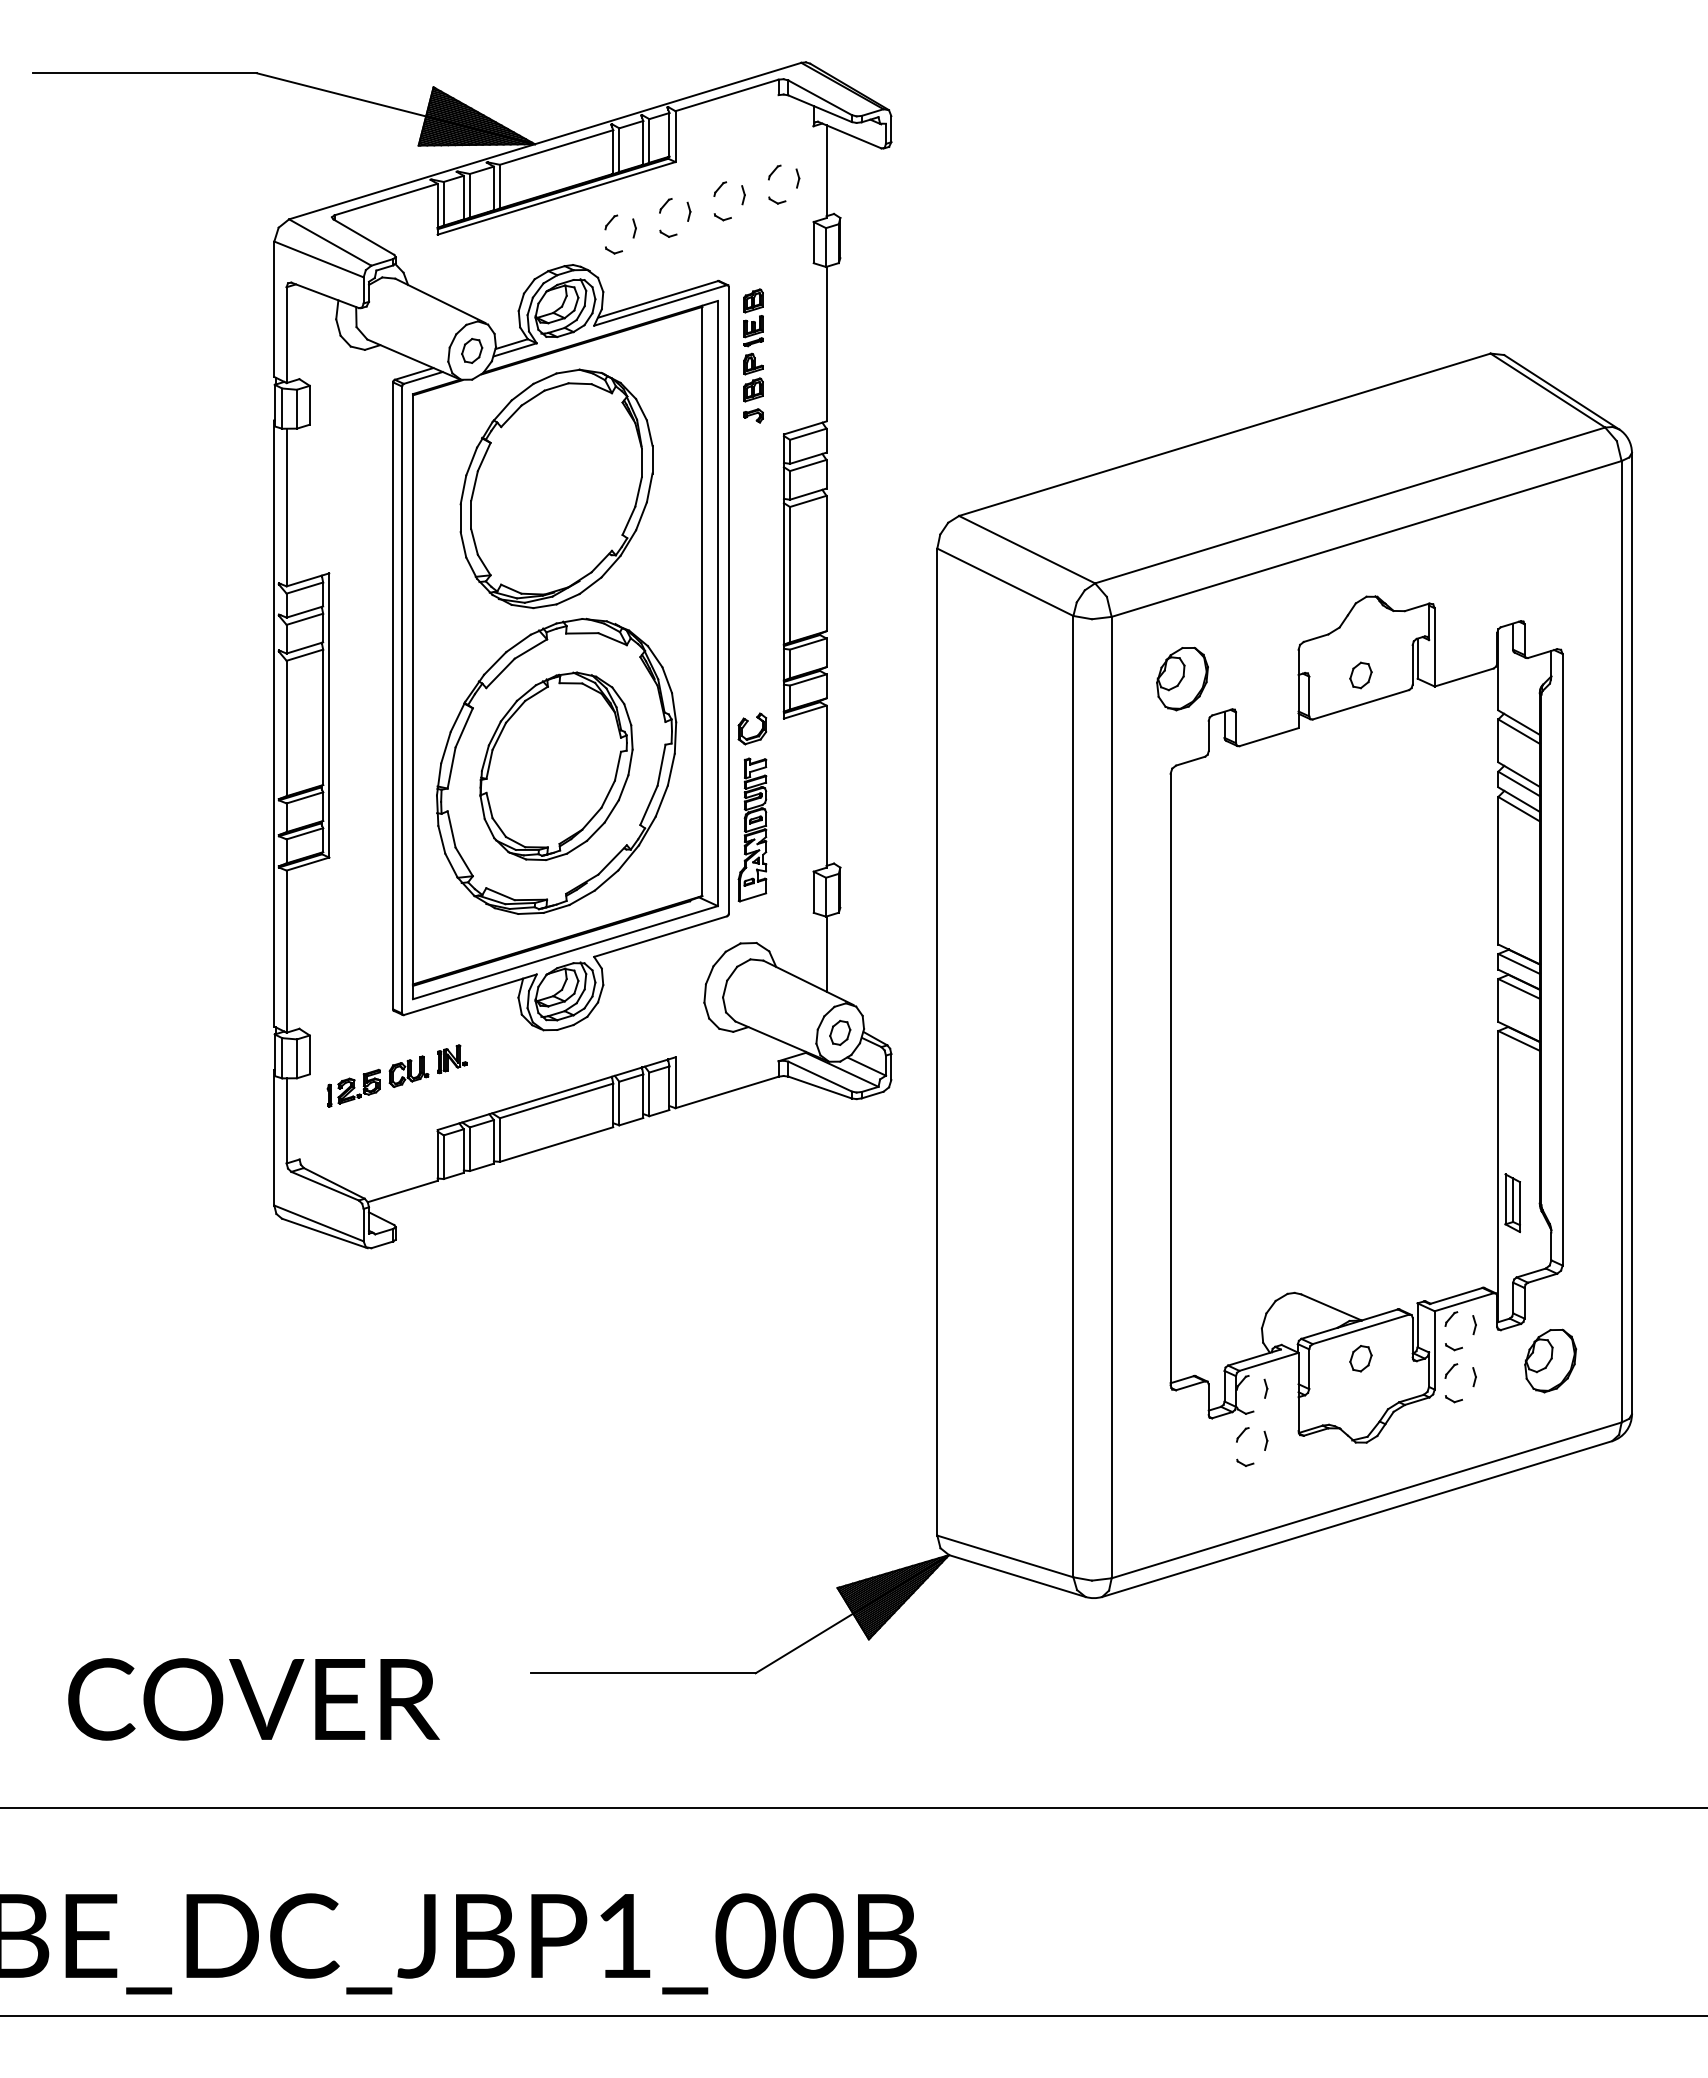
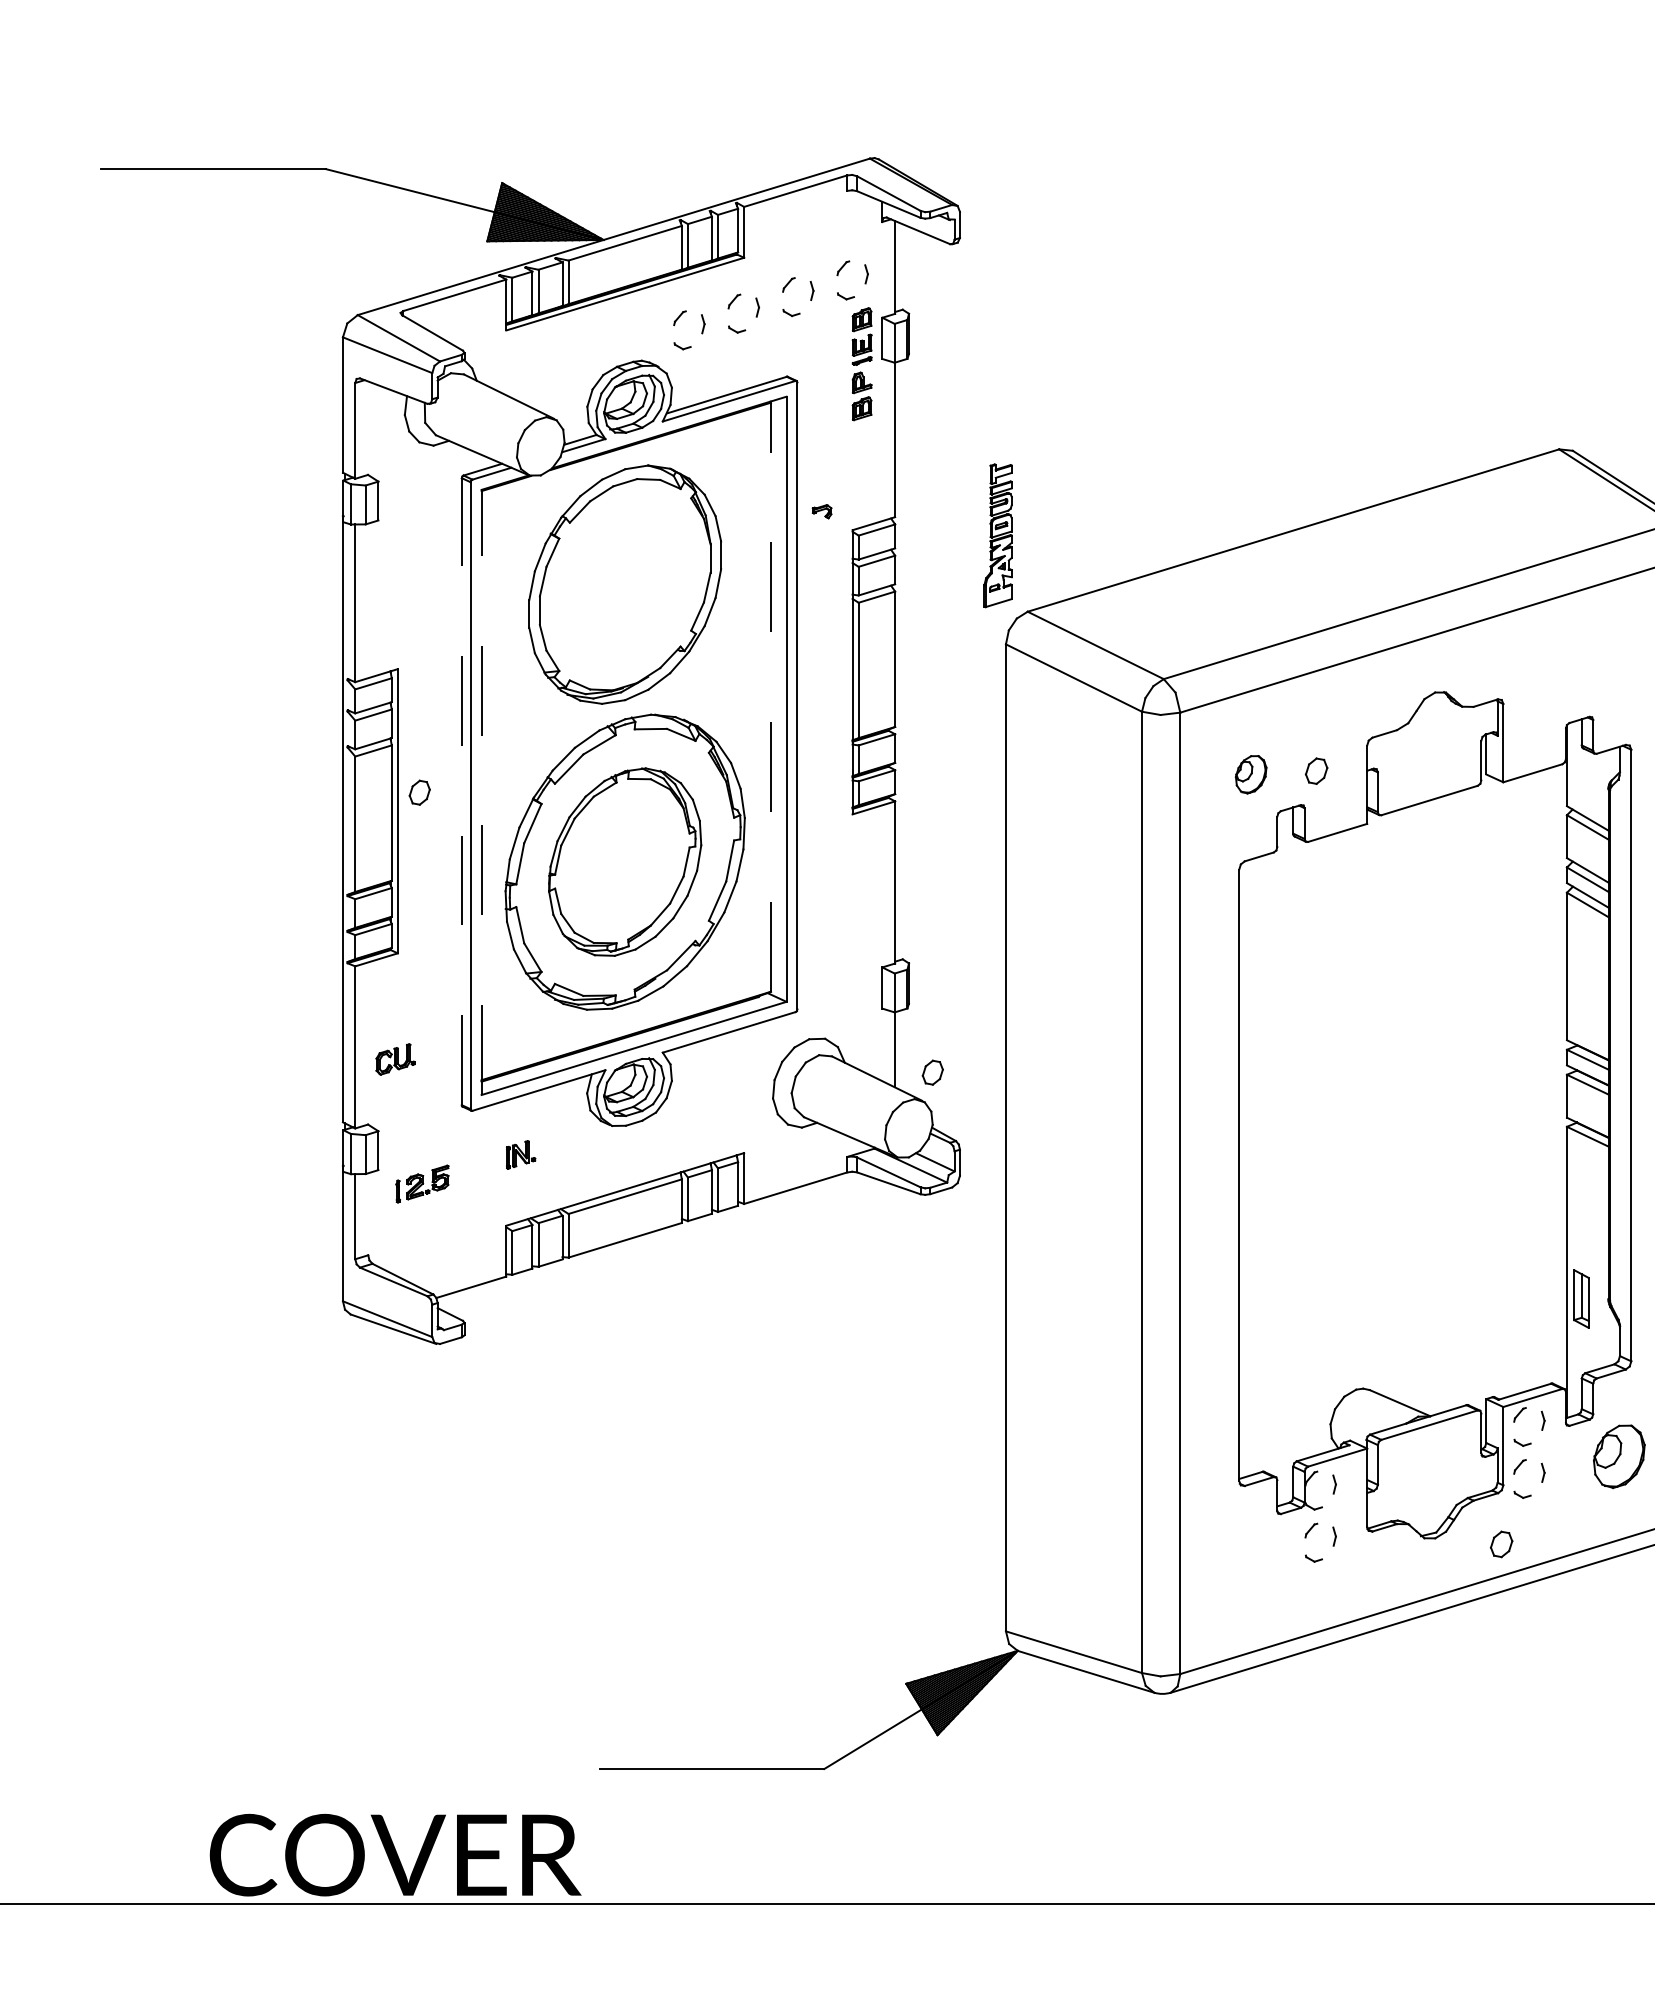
part: (753, 345) -> (862, 364), moved
part: (472, 350) -> (420, 792), moved
line: (702, 601) -> (771, 697), solid -> dashed
part: (1360, 675) -> (1316, 771), moved
part: (1182, 678) -> (1251, 774), size x0.6
line: (393, 695) -> (462, 791), solid -> dashed
line: (412, 696) -> (481, 792), solid -> dashed
part: (746, 724) -> (815, 820), removed
part: (752, 829) -> (998, 535), moved
part: (840, 1032) -> (933, 1072), moved
part: (408, 1071) -> (395, 1059), moved
part: (1360, 1358) -> (1501, 1544), moved
text: (253, 1699) -> (395, 1855), moved

